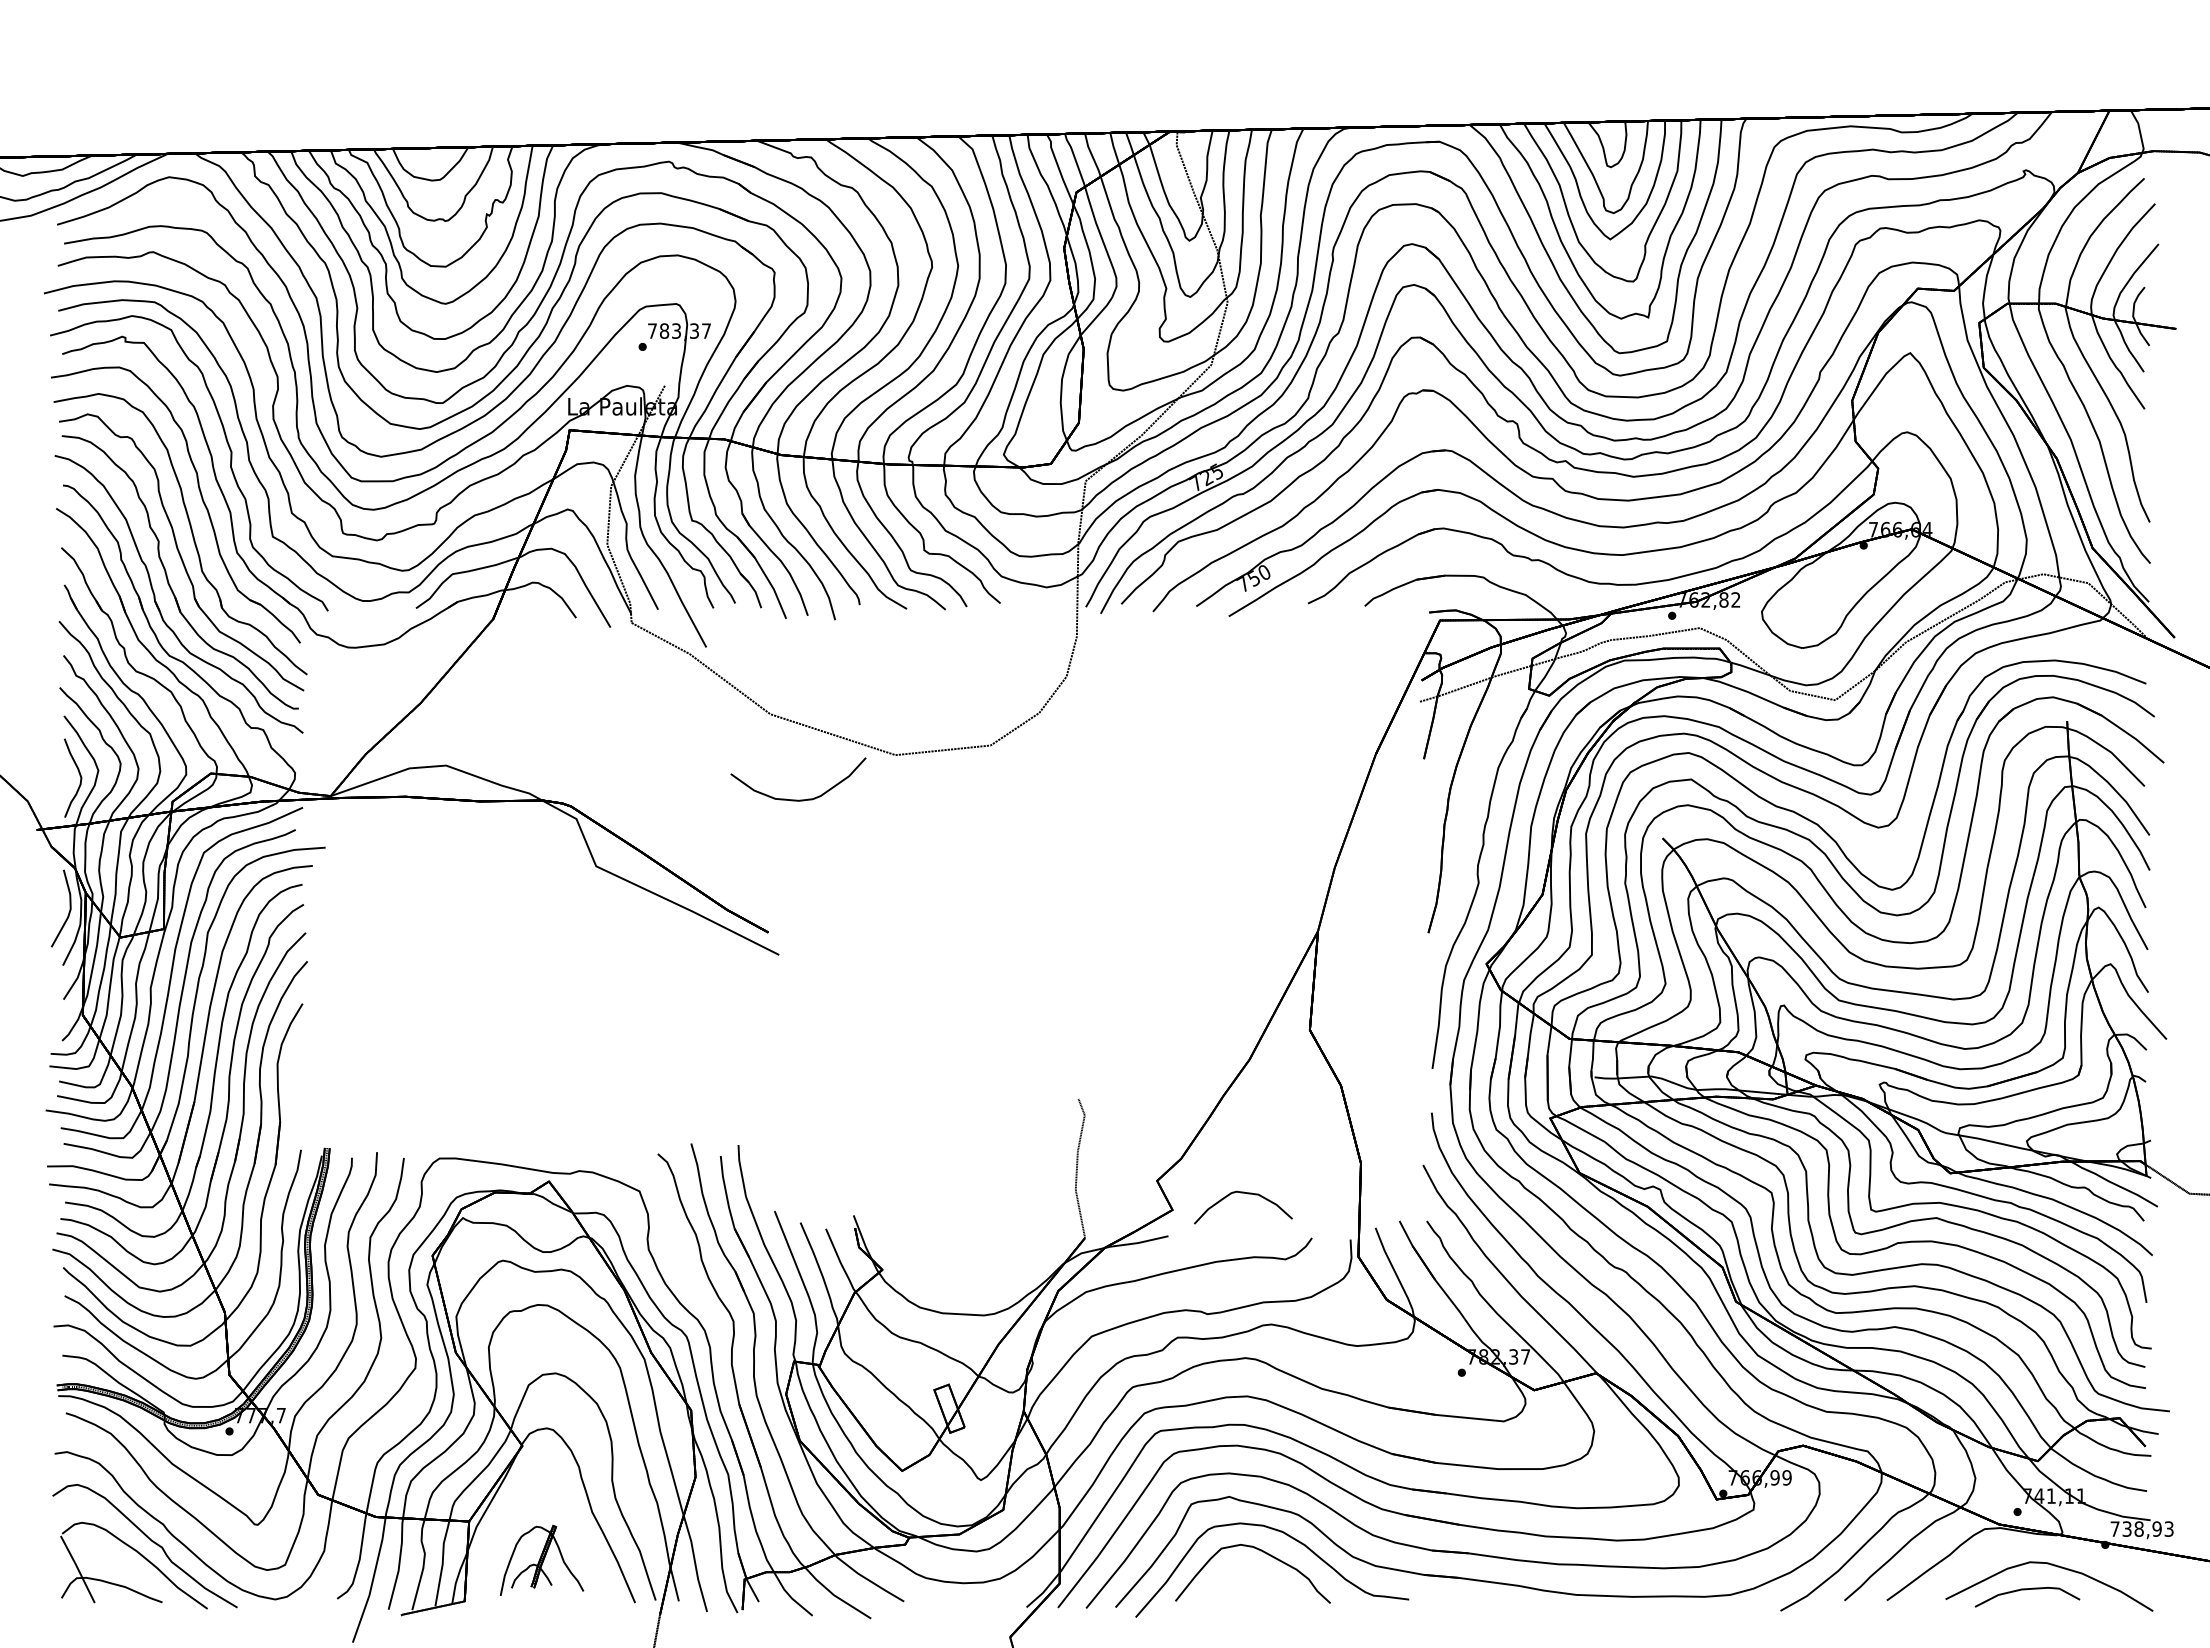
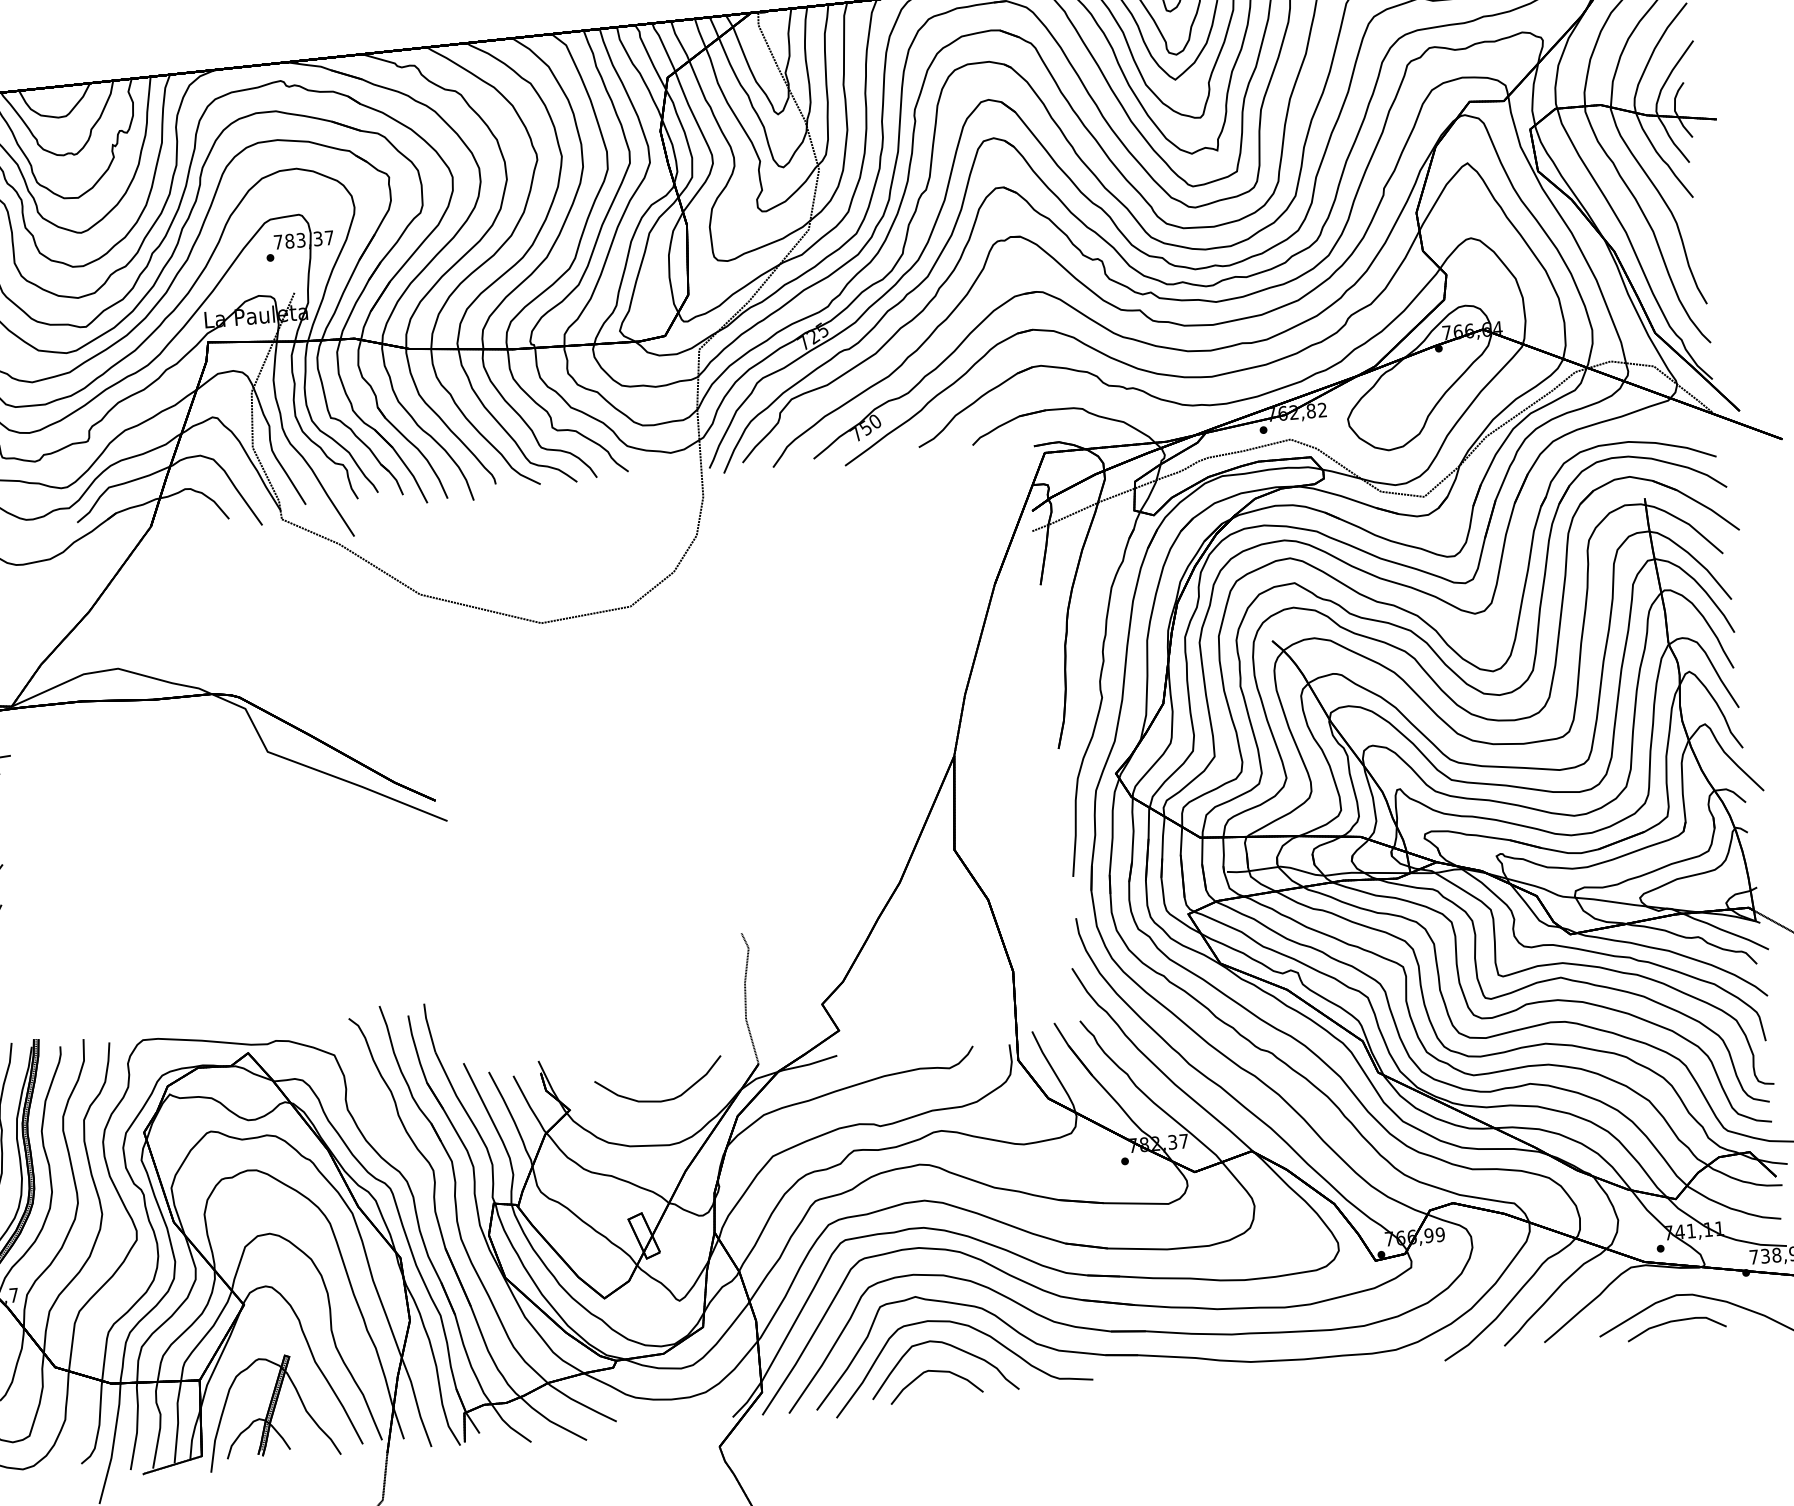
curve: (798, 799) -> (660, 1100), moved
part: (1247, 1194) -> (939, 1372), moved
part: (541, 1560) -> (271, 1411), size x1.67

